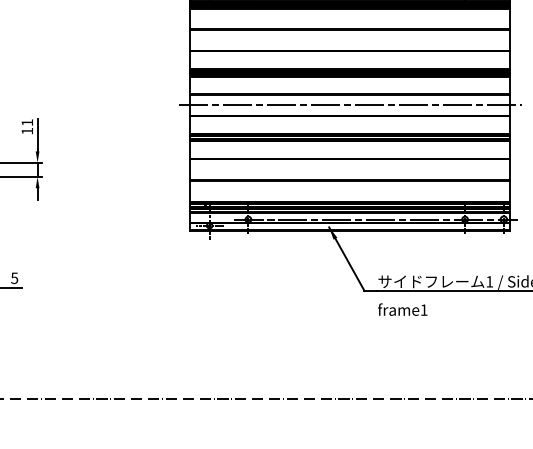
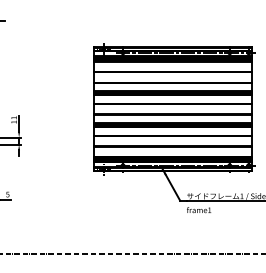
line: (348, 105) -> (172, 109), removed

